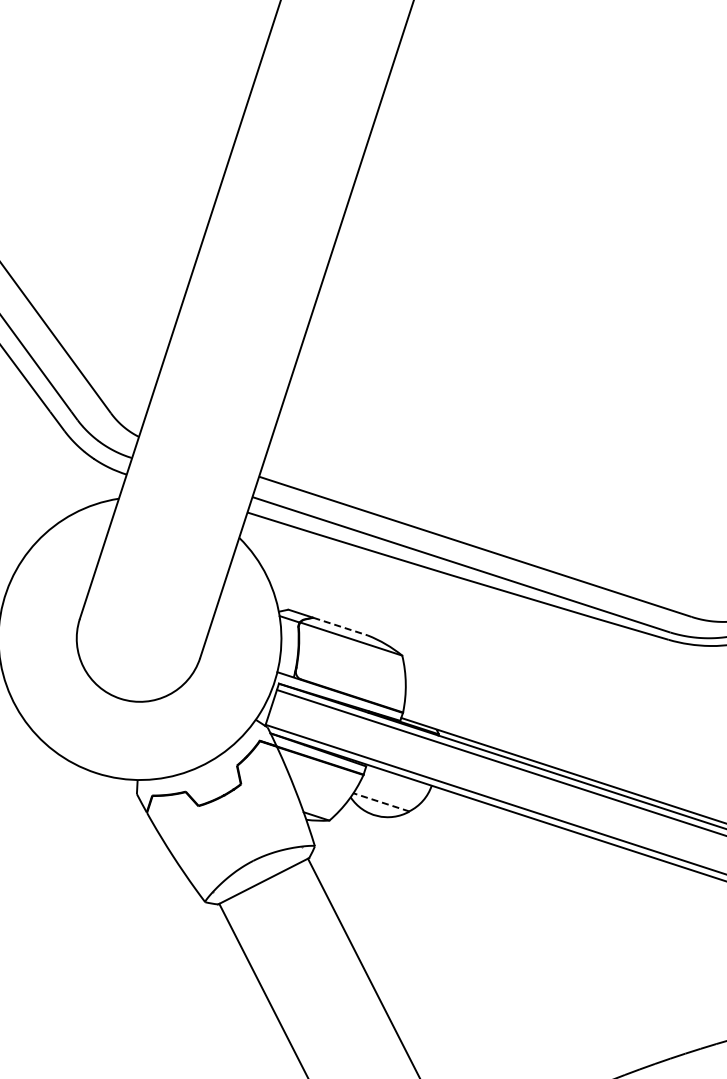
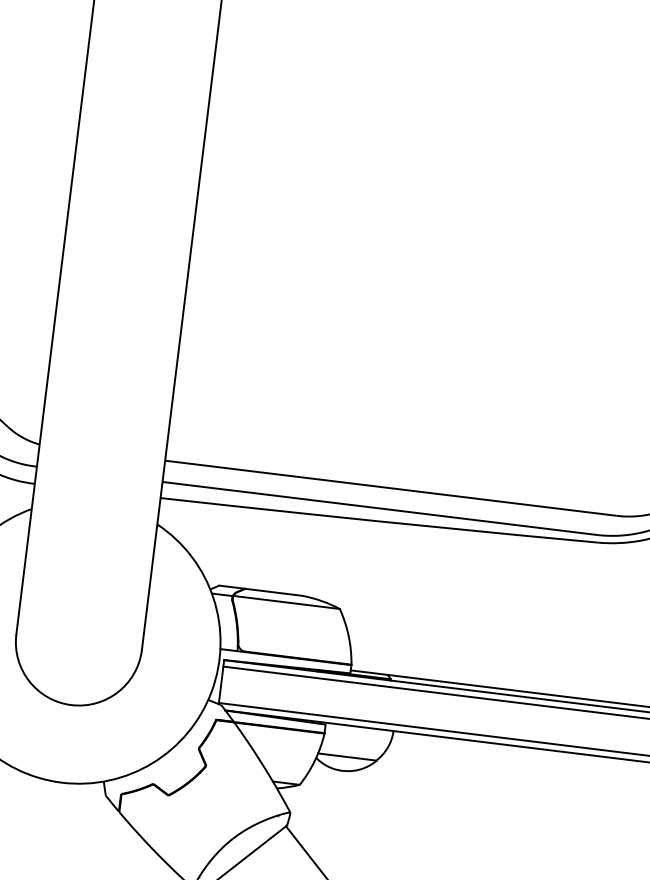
line: (340, 626) -> (273, 592), dashed -> solid
line: (381, 802) -> (347, 757), dashed -> solid

